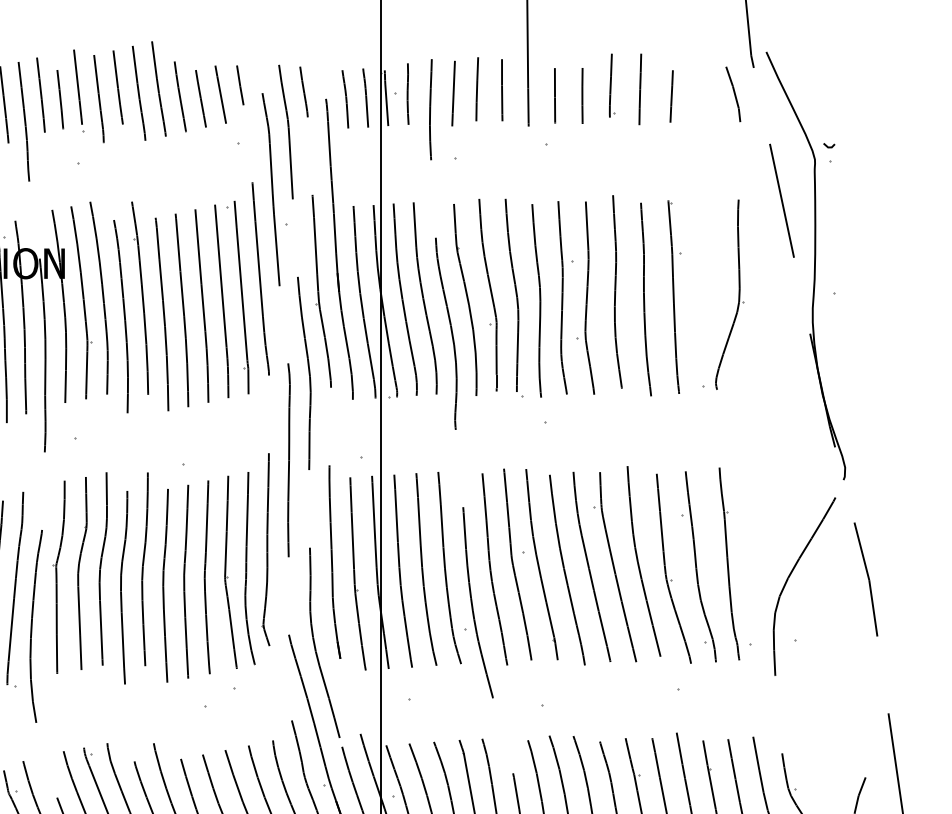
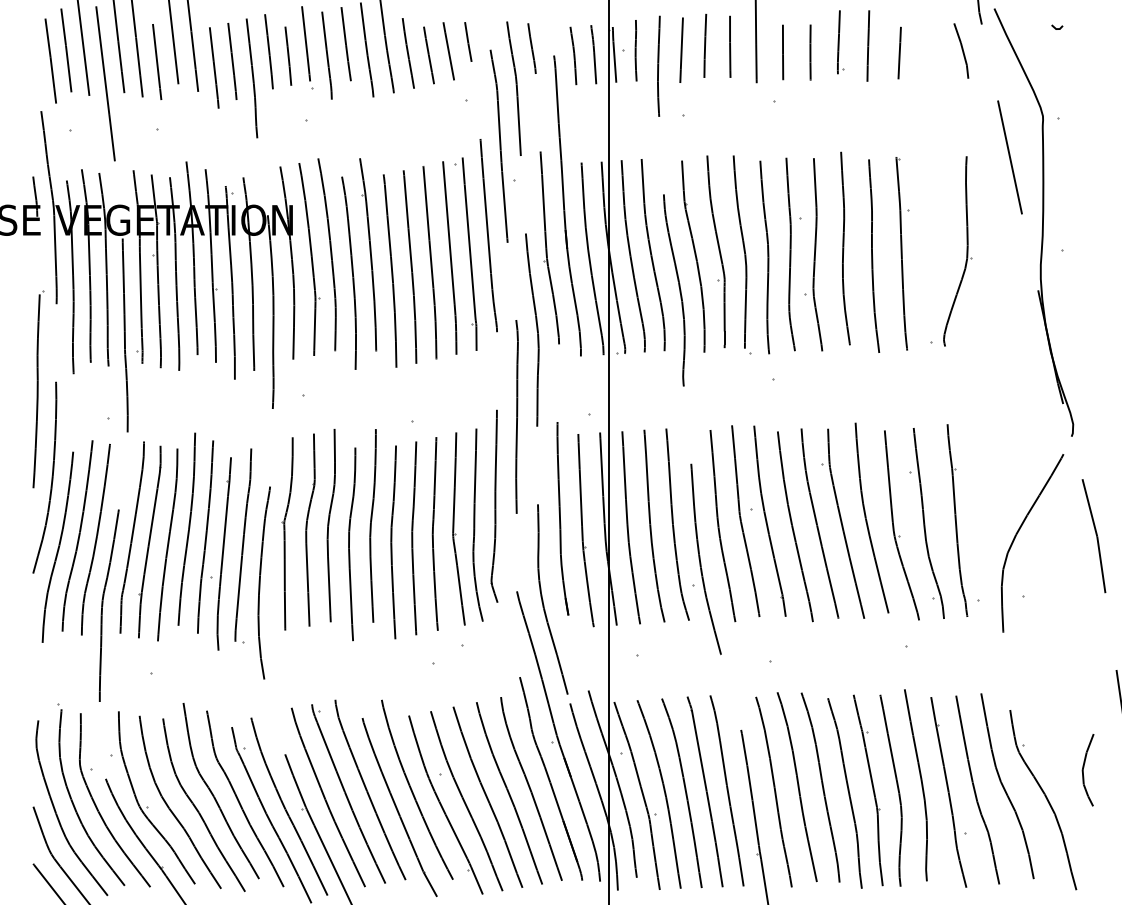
line: (829, 146) -> (1057, 28), moved

